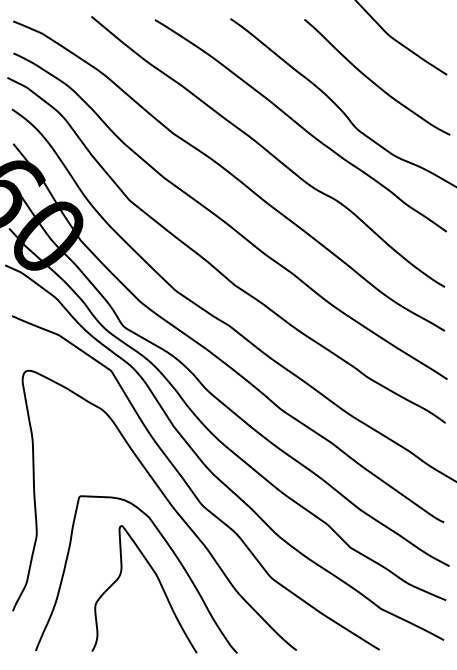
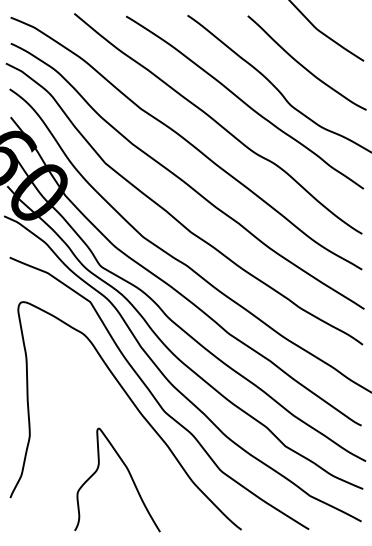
curve: (169, 548) -> (137, 446), removed

